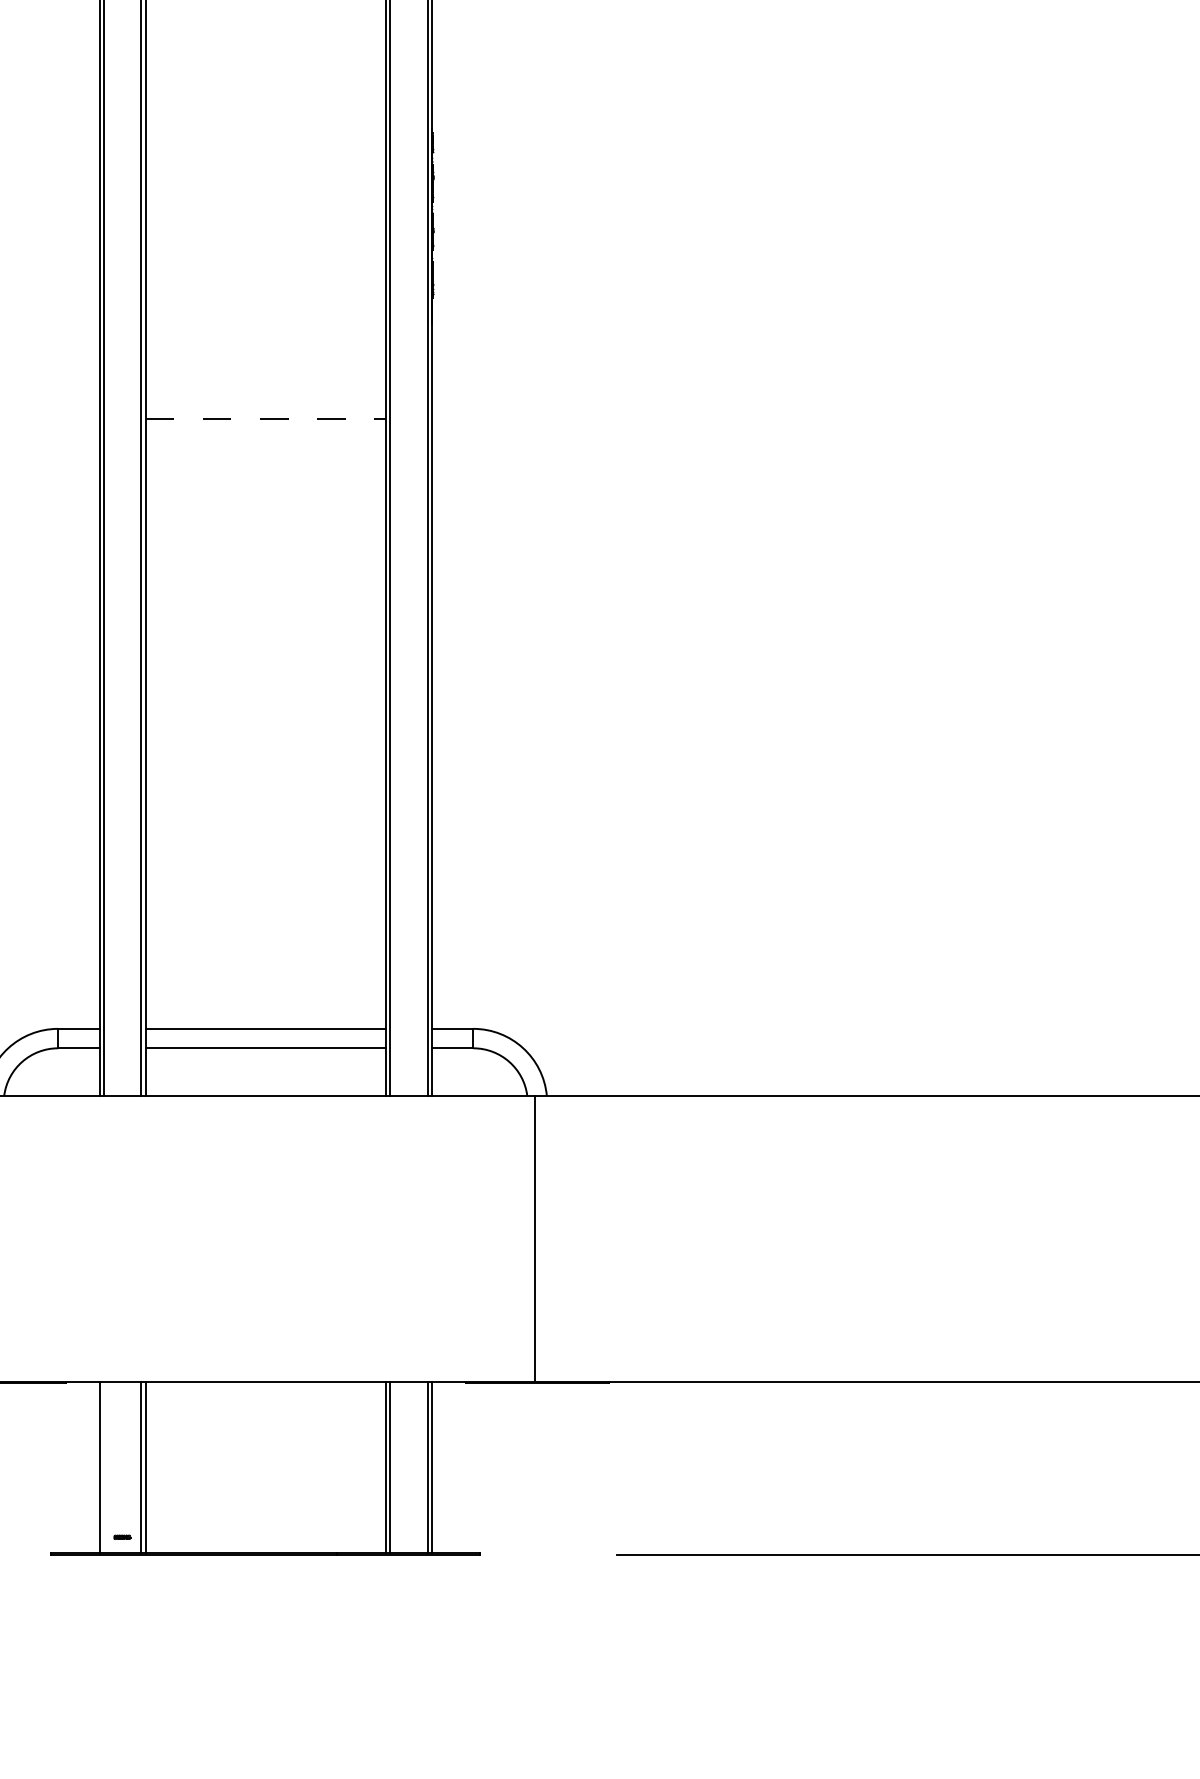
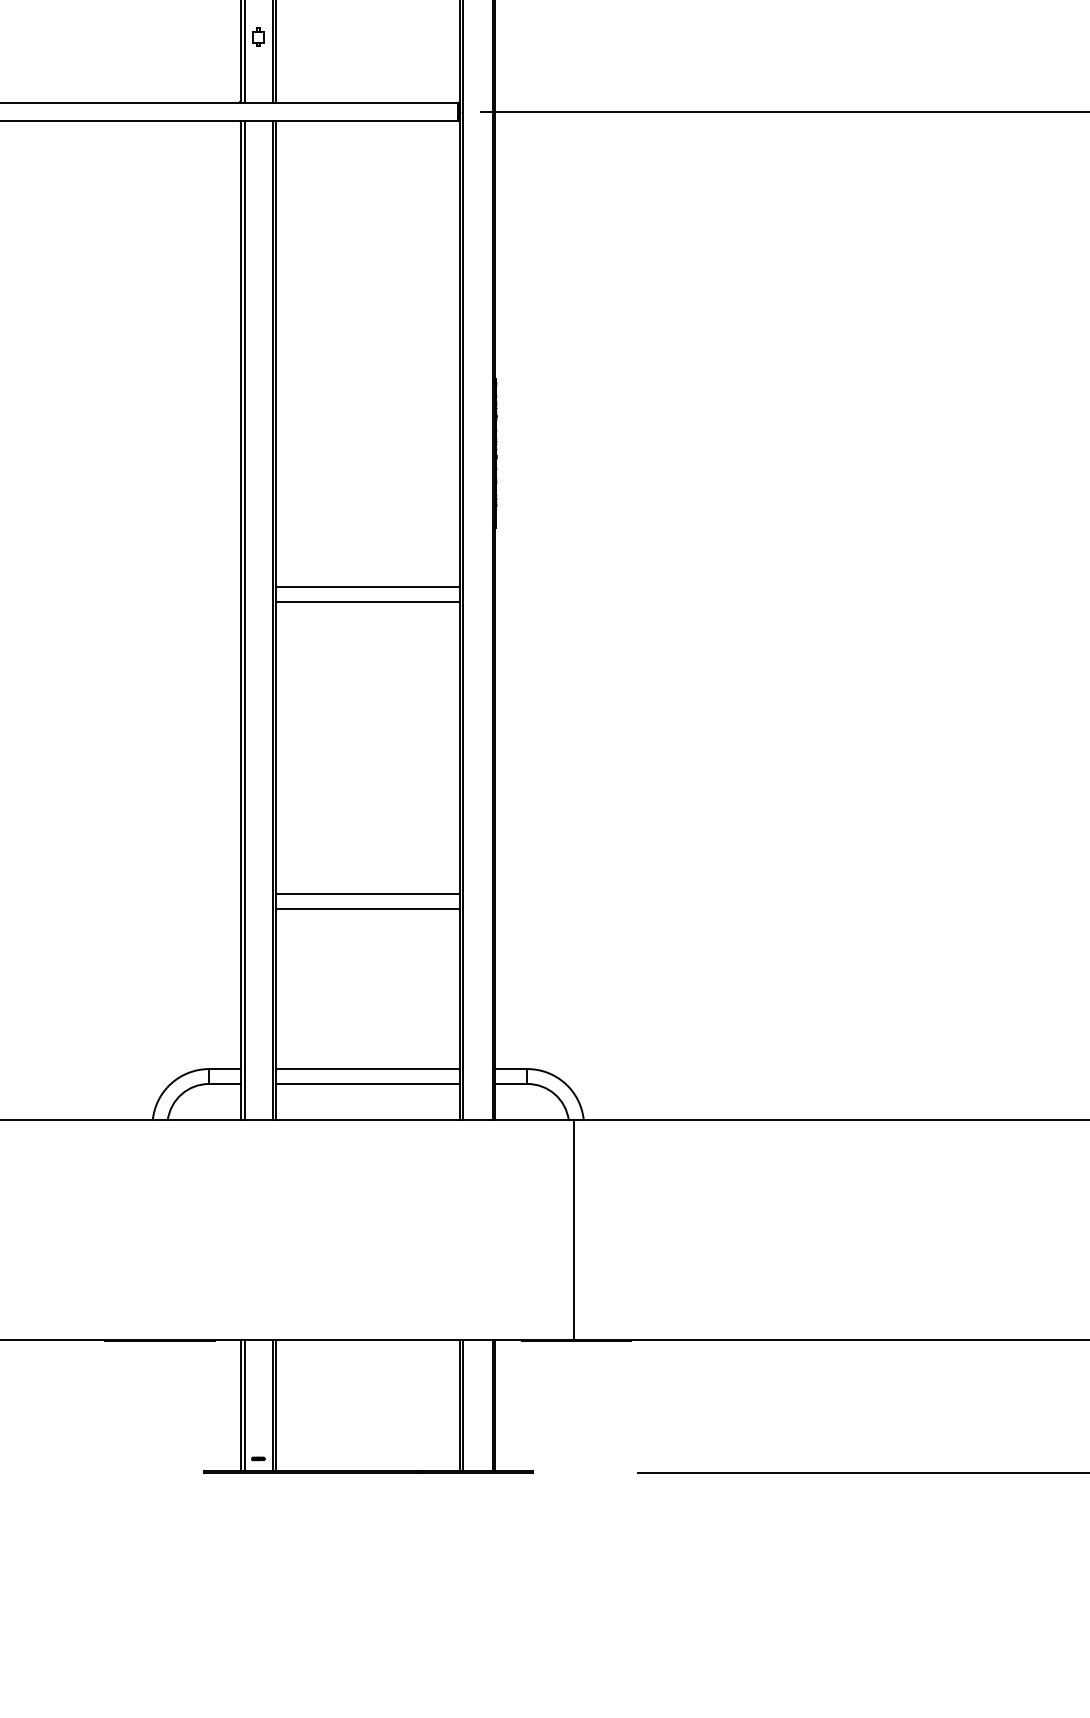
line: (266, 399) -> (368, 586), added
line: (266, 418) -> (368, 601), dashed -> solid
line: (266, 799) -> (368, 893), added
line: (266, 819) -> (368, 908), added
line: (104, 1467) -> (244, 1405), added

